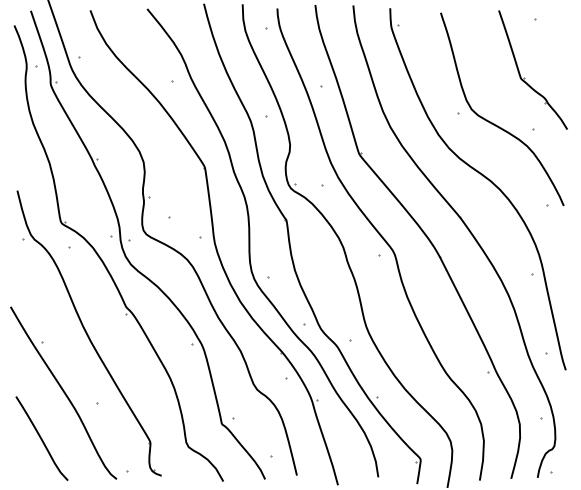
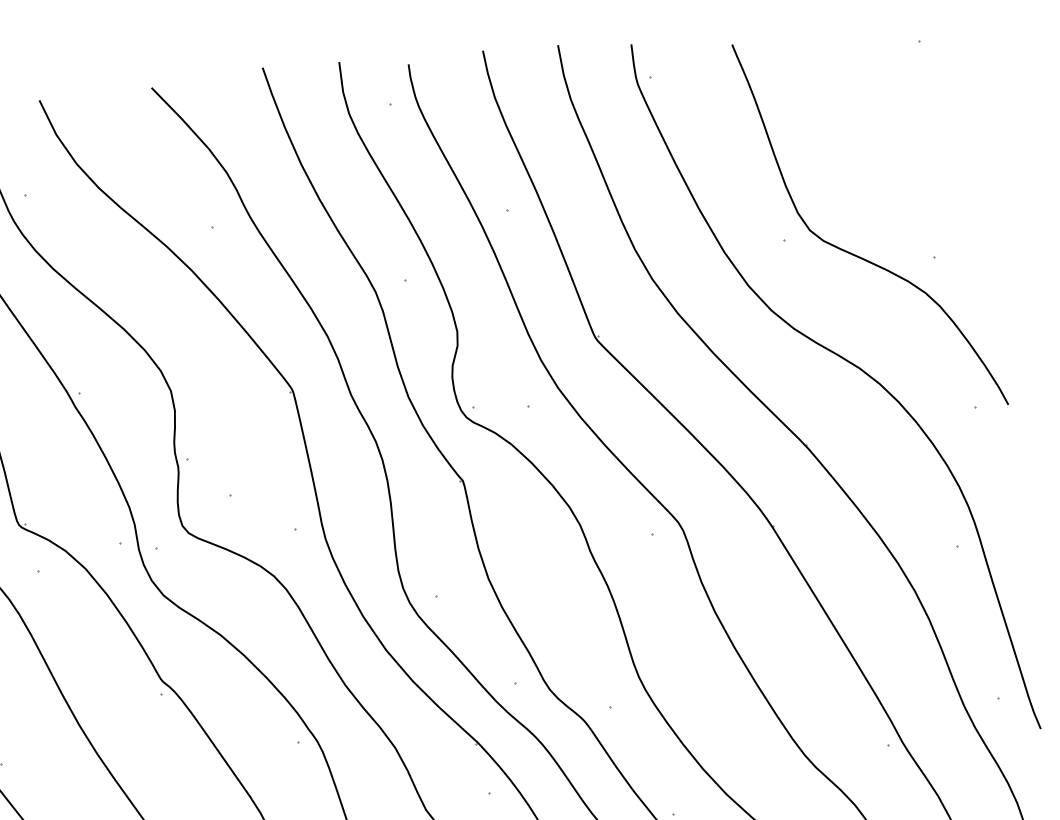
part: (524, 77) -> (908, 157), removed

